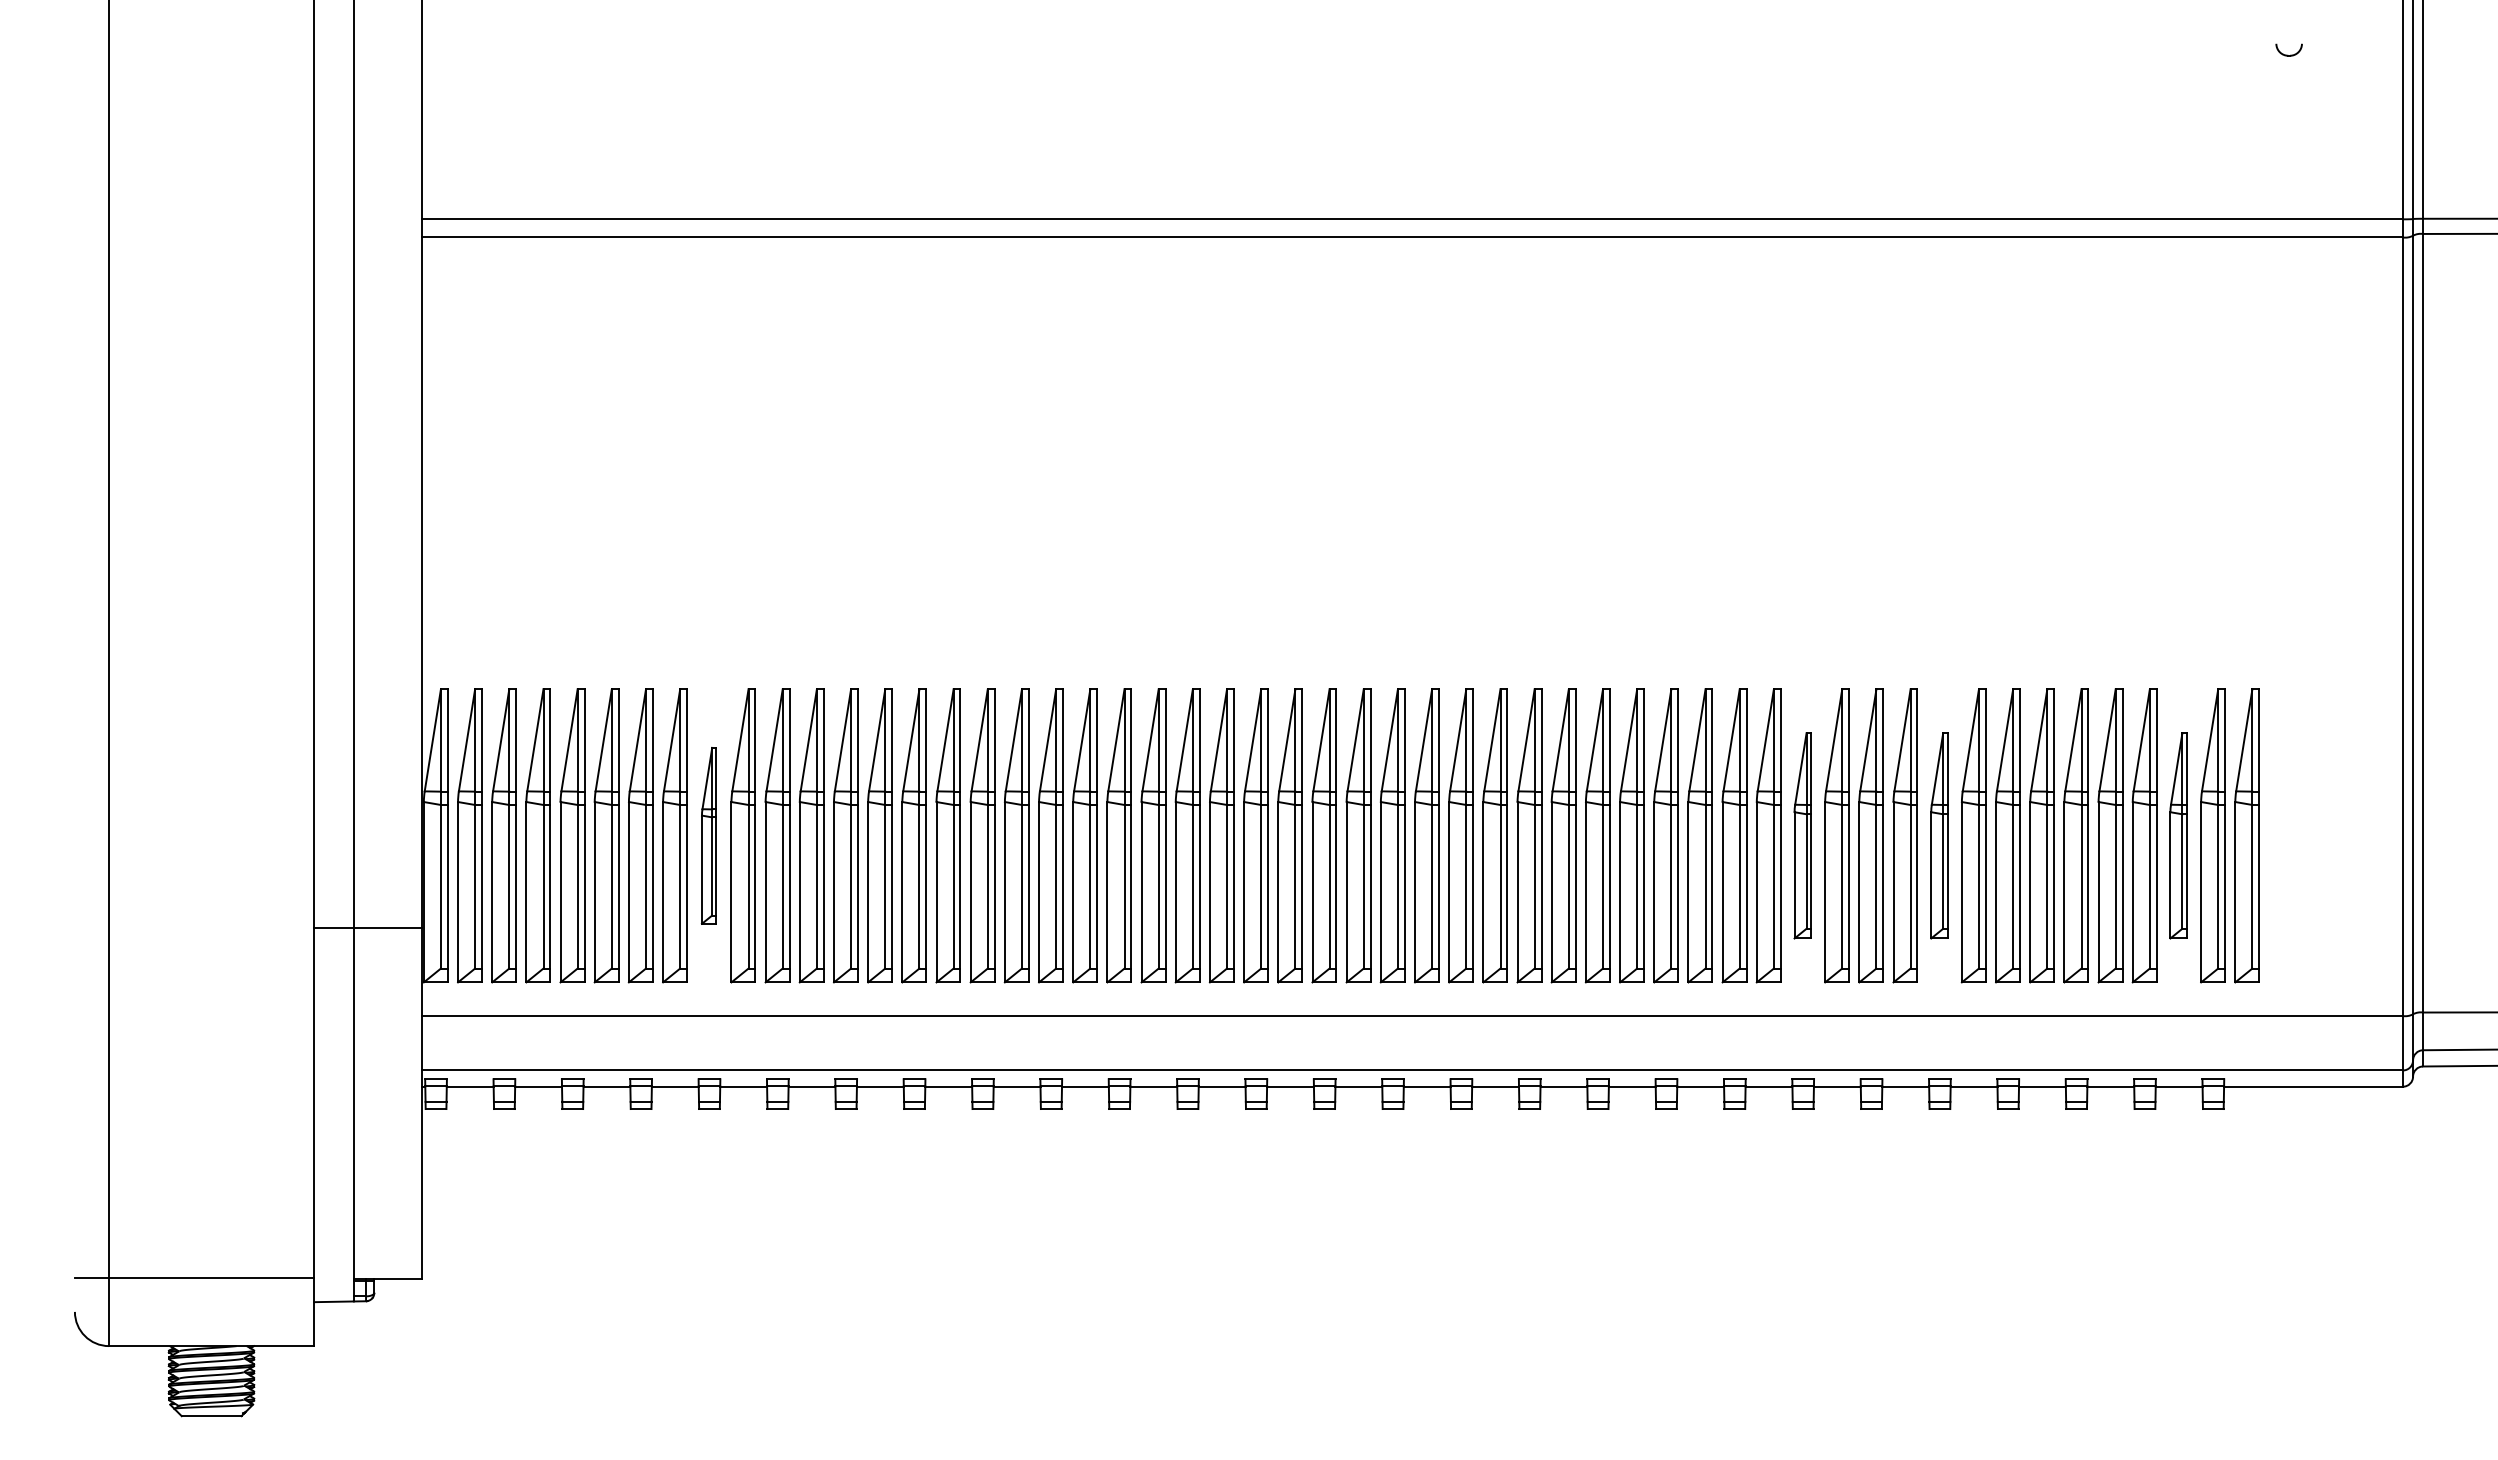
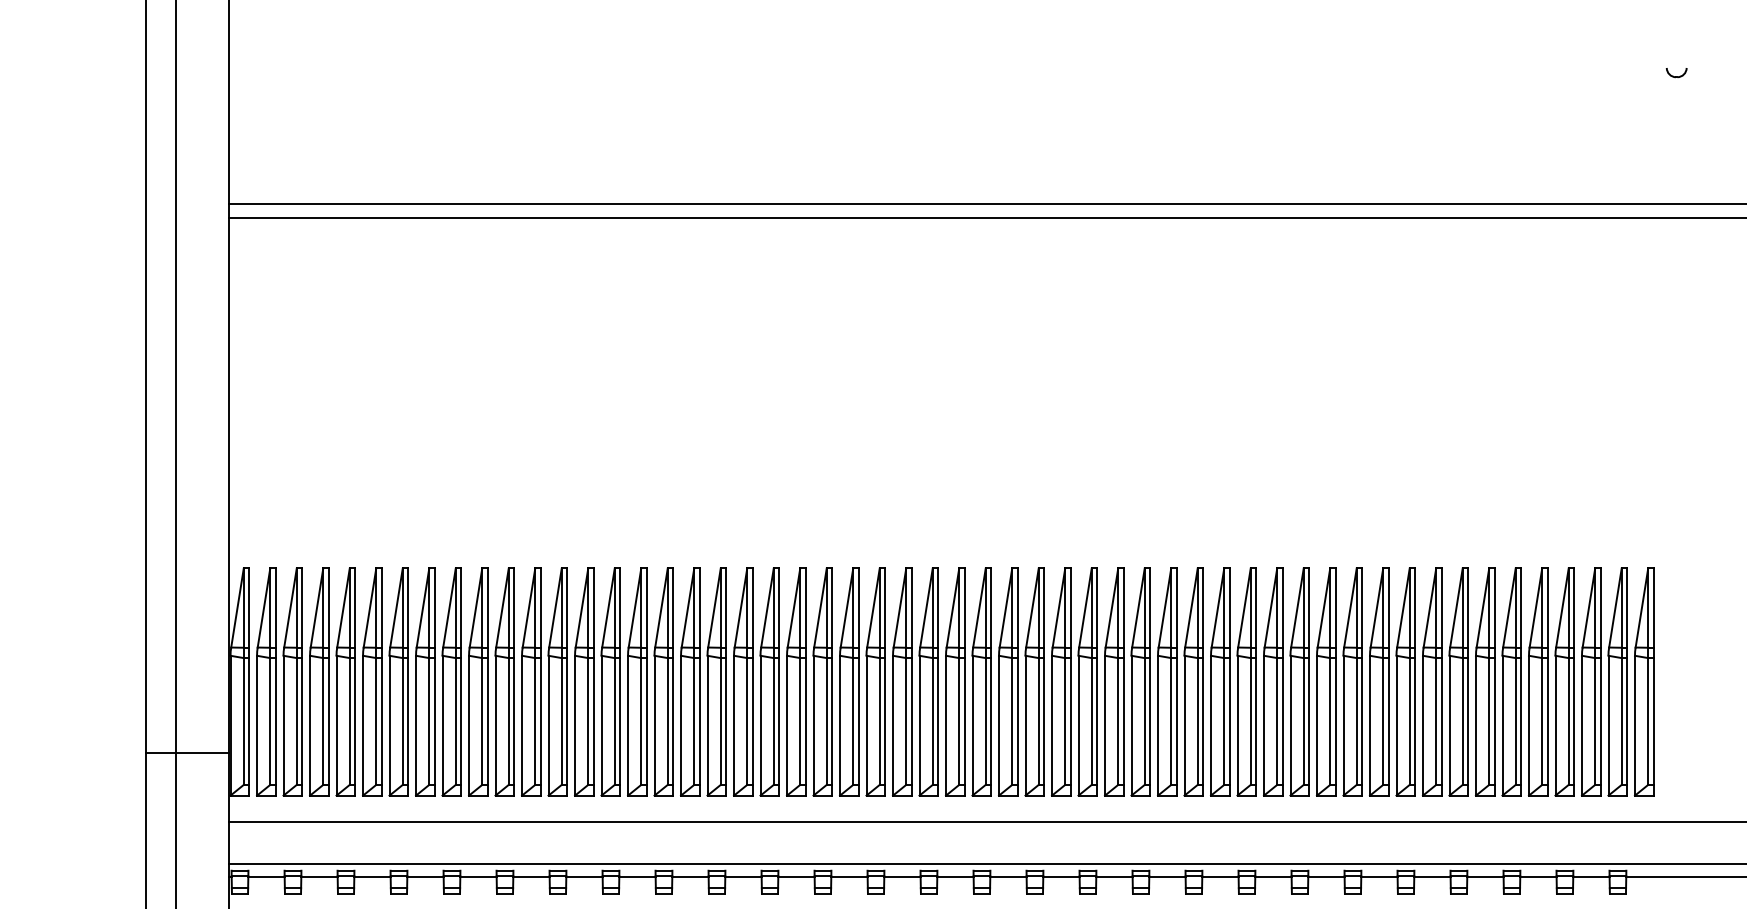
part: (708, 835) -> (451, 681), size x1.67
part: (1802, 835) -> (1299, 681), size x1.43
part: (1939, 835) -> (1405, 681), size x1.43
part: (2178, 835) -> (1590, 681), size x1.43

